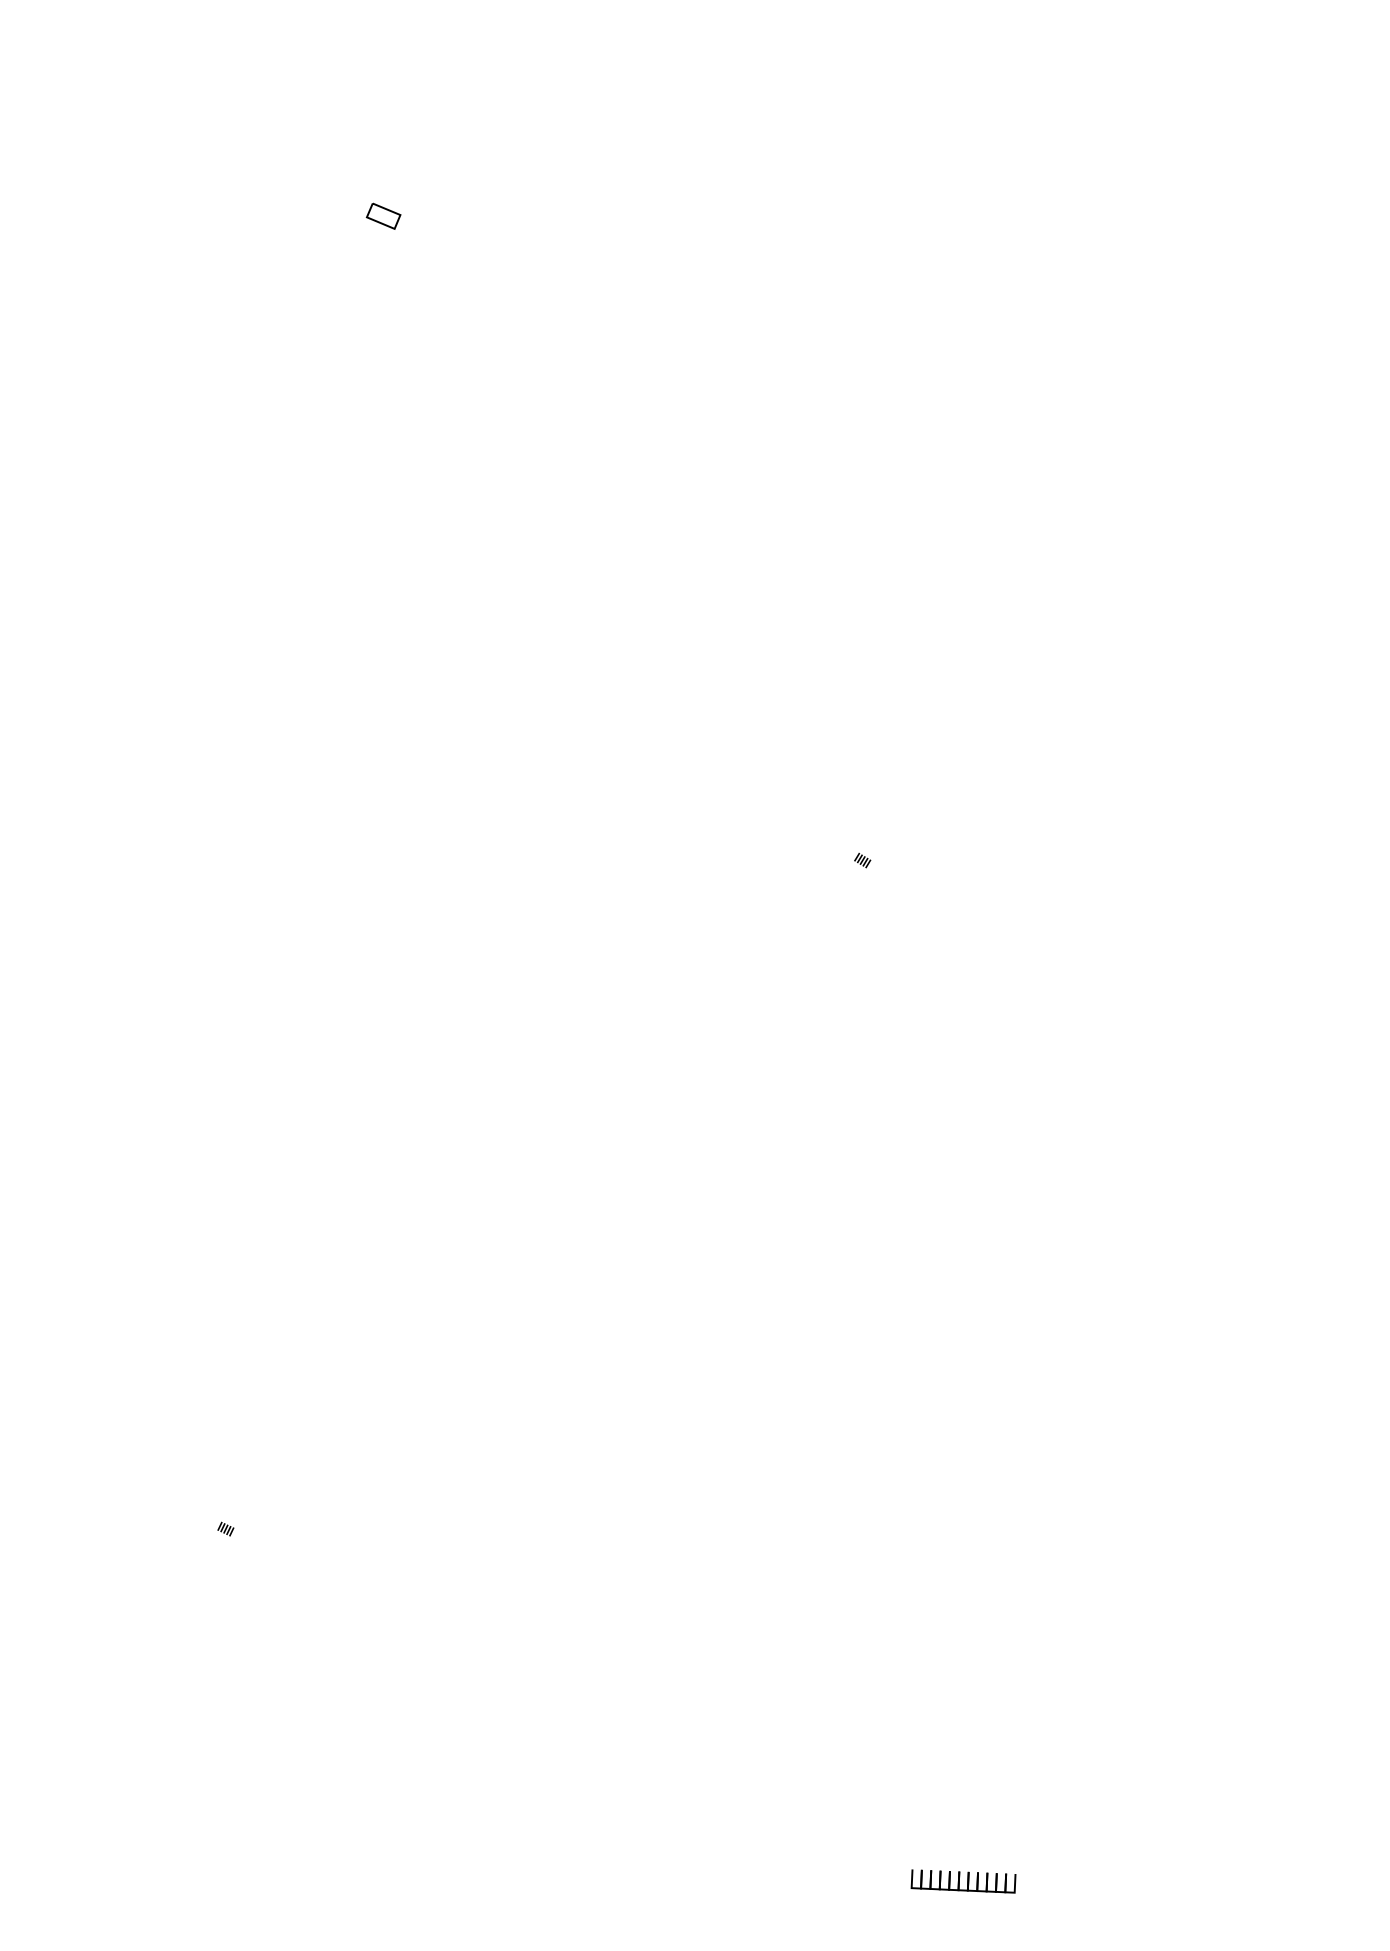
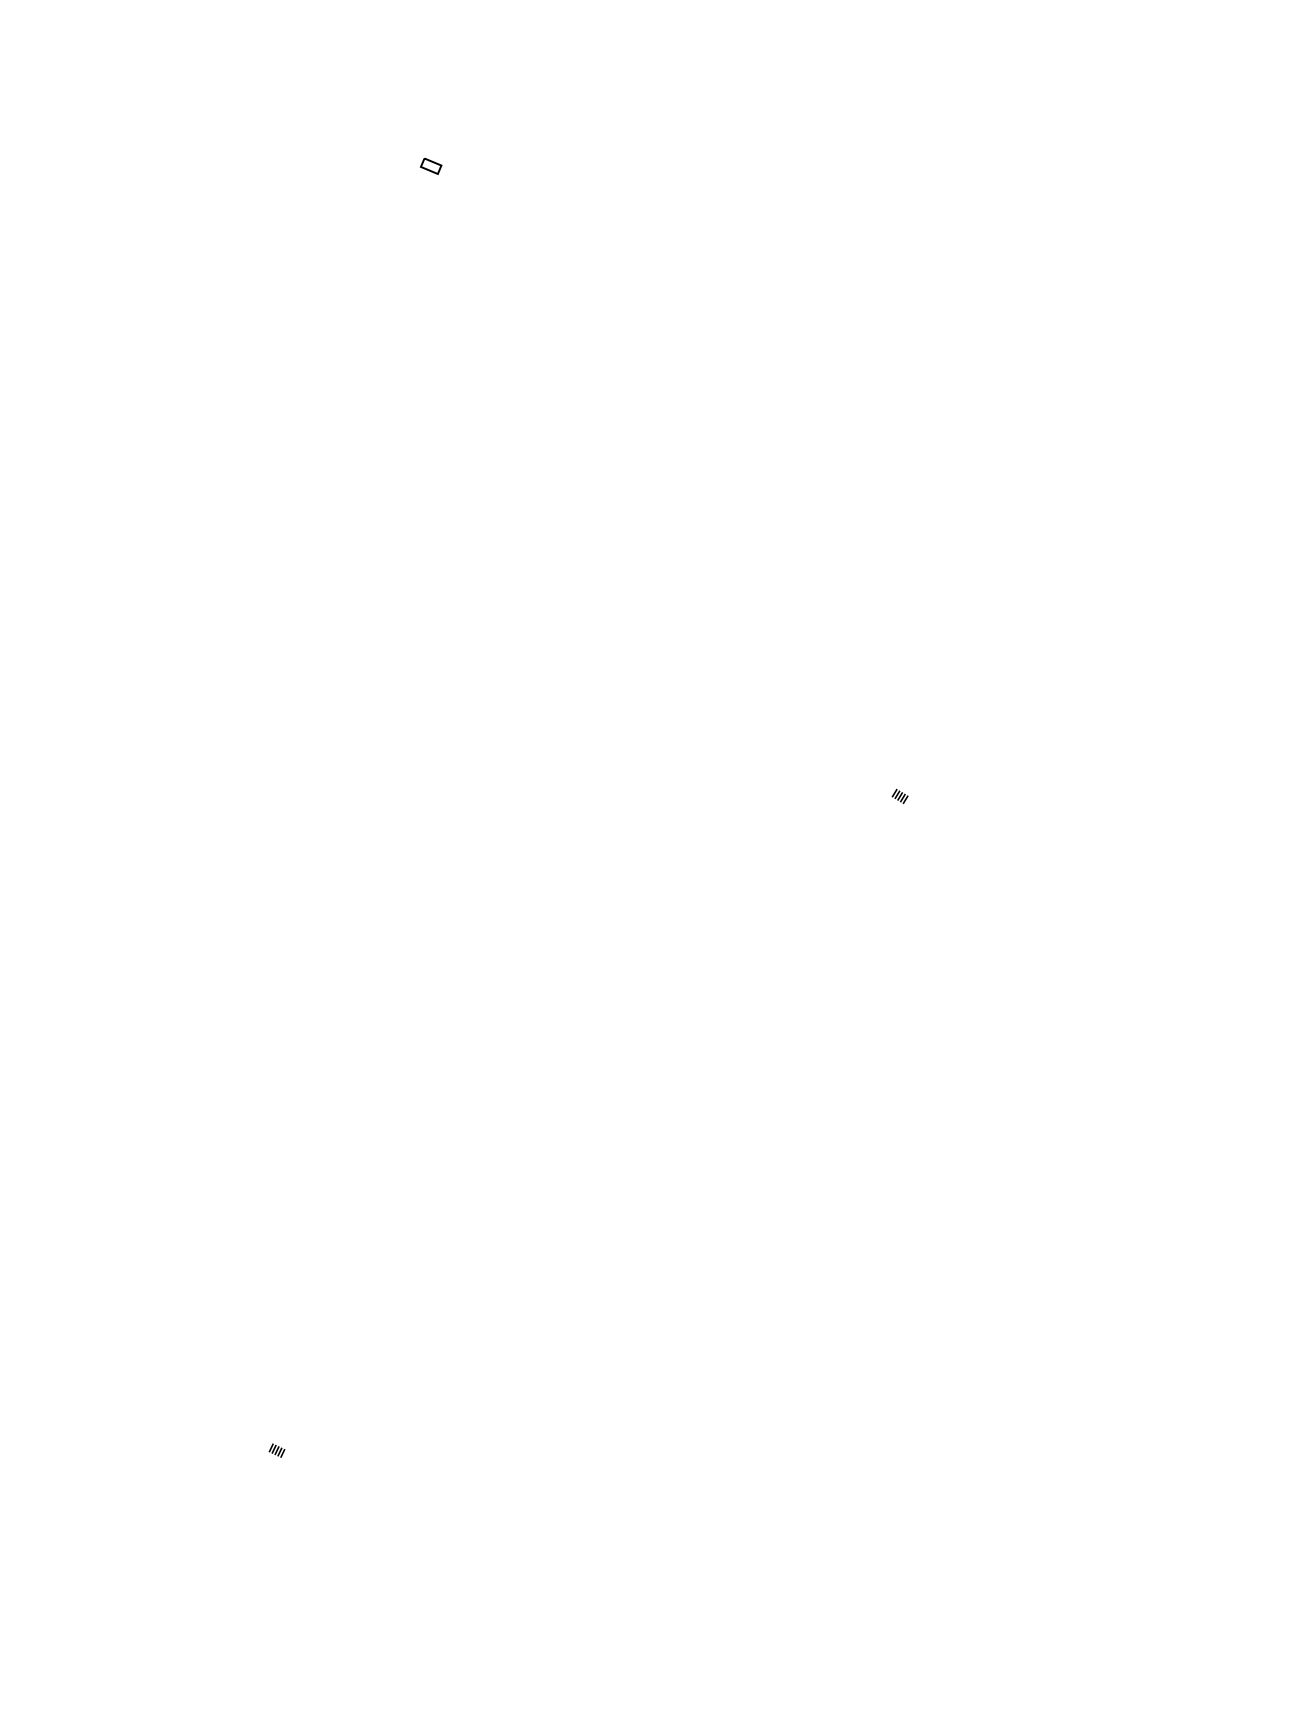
part: (382, 216) -> (430, 166), size x0.62

